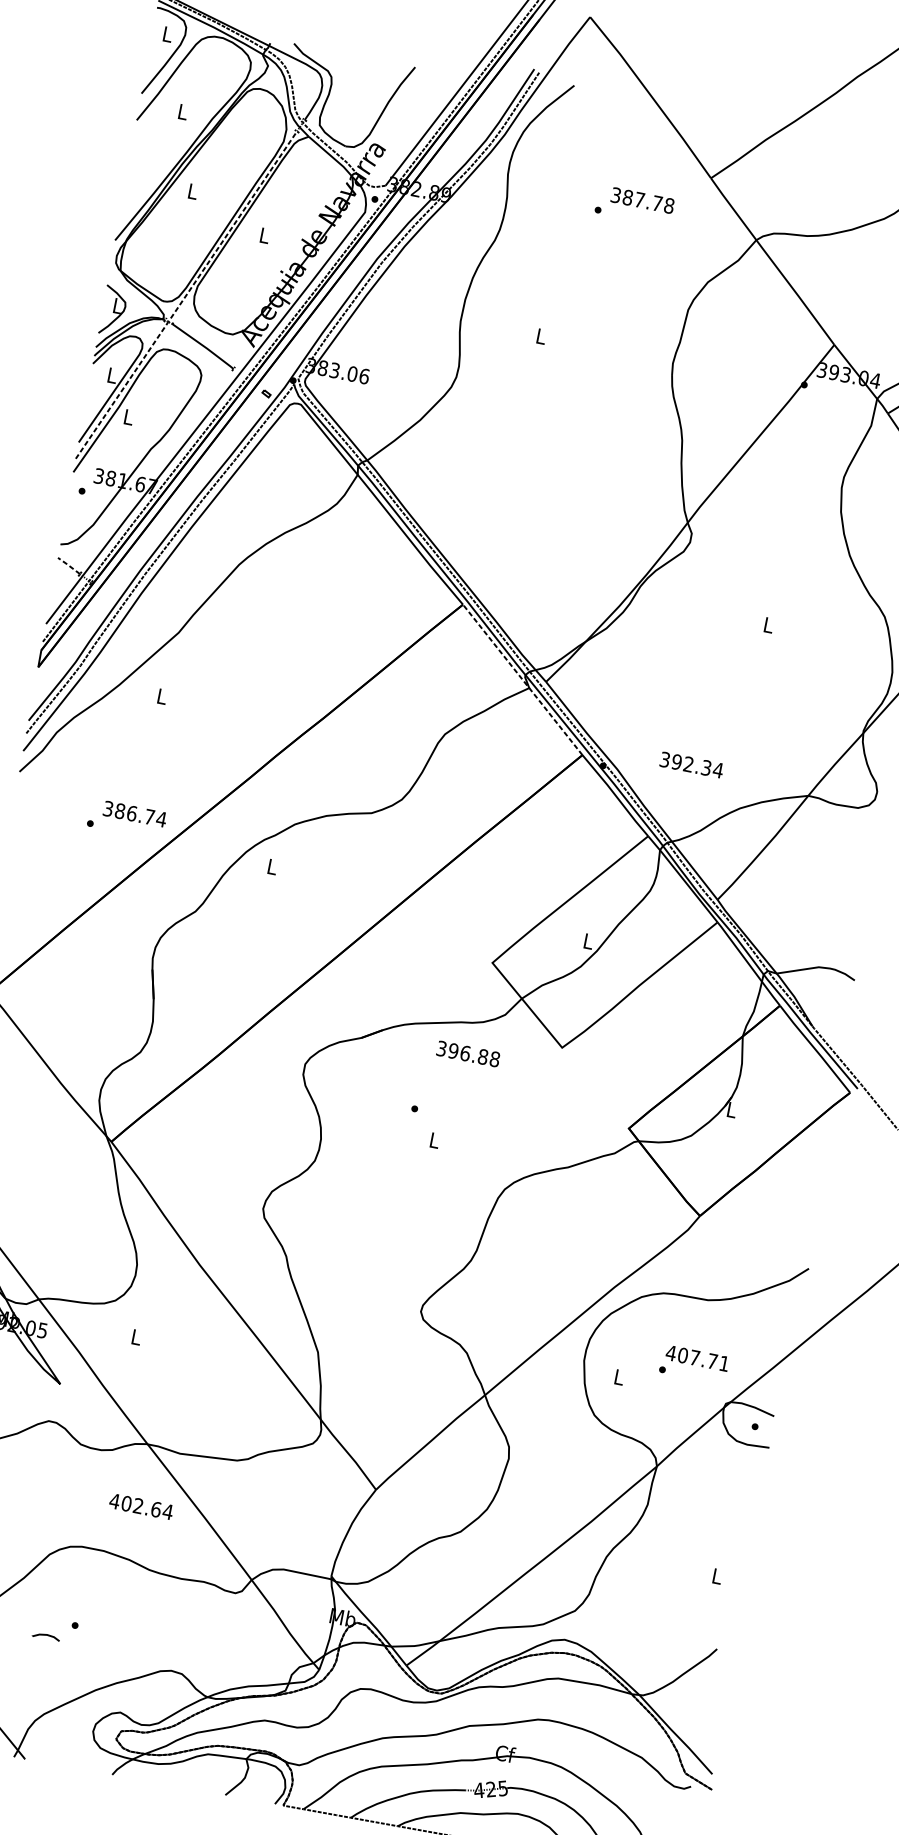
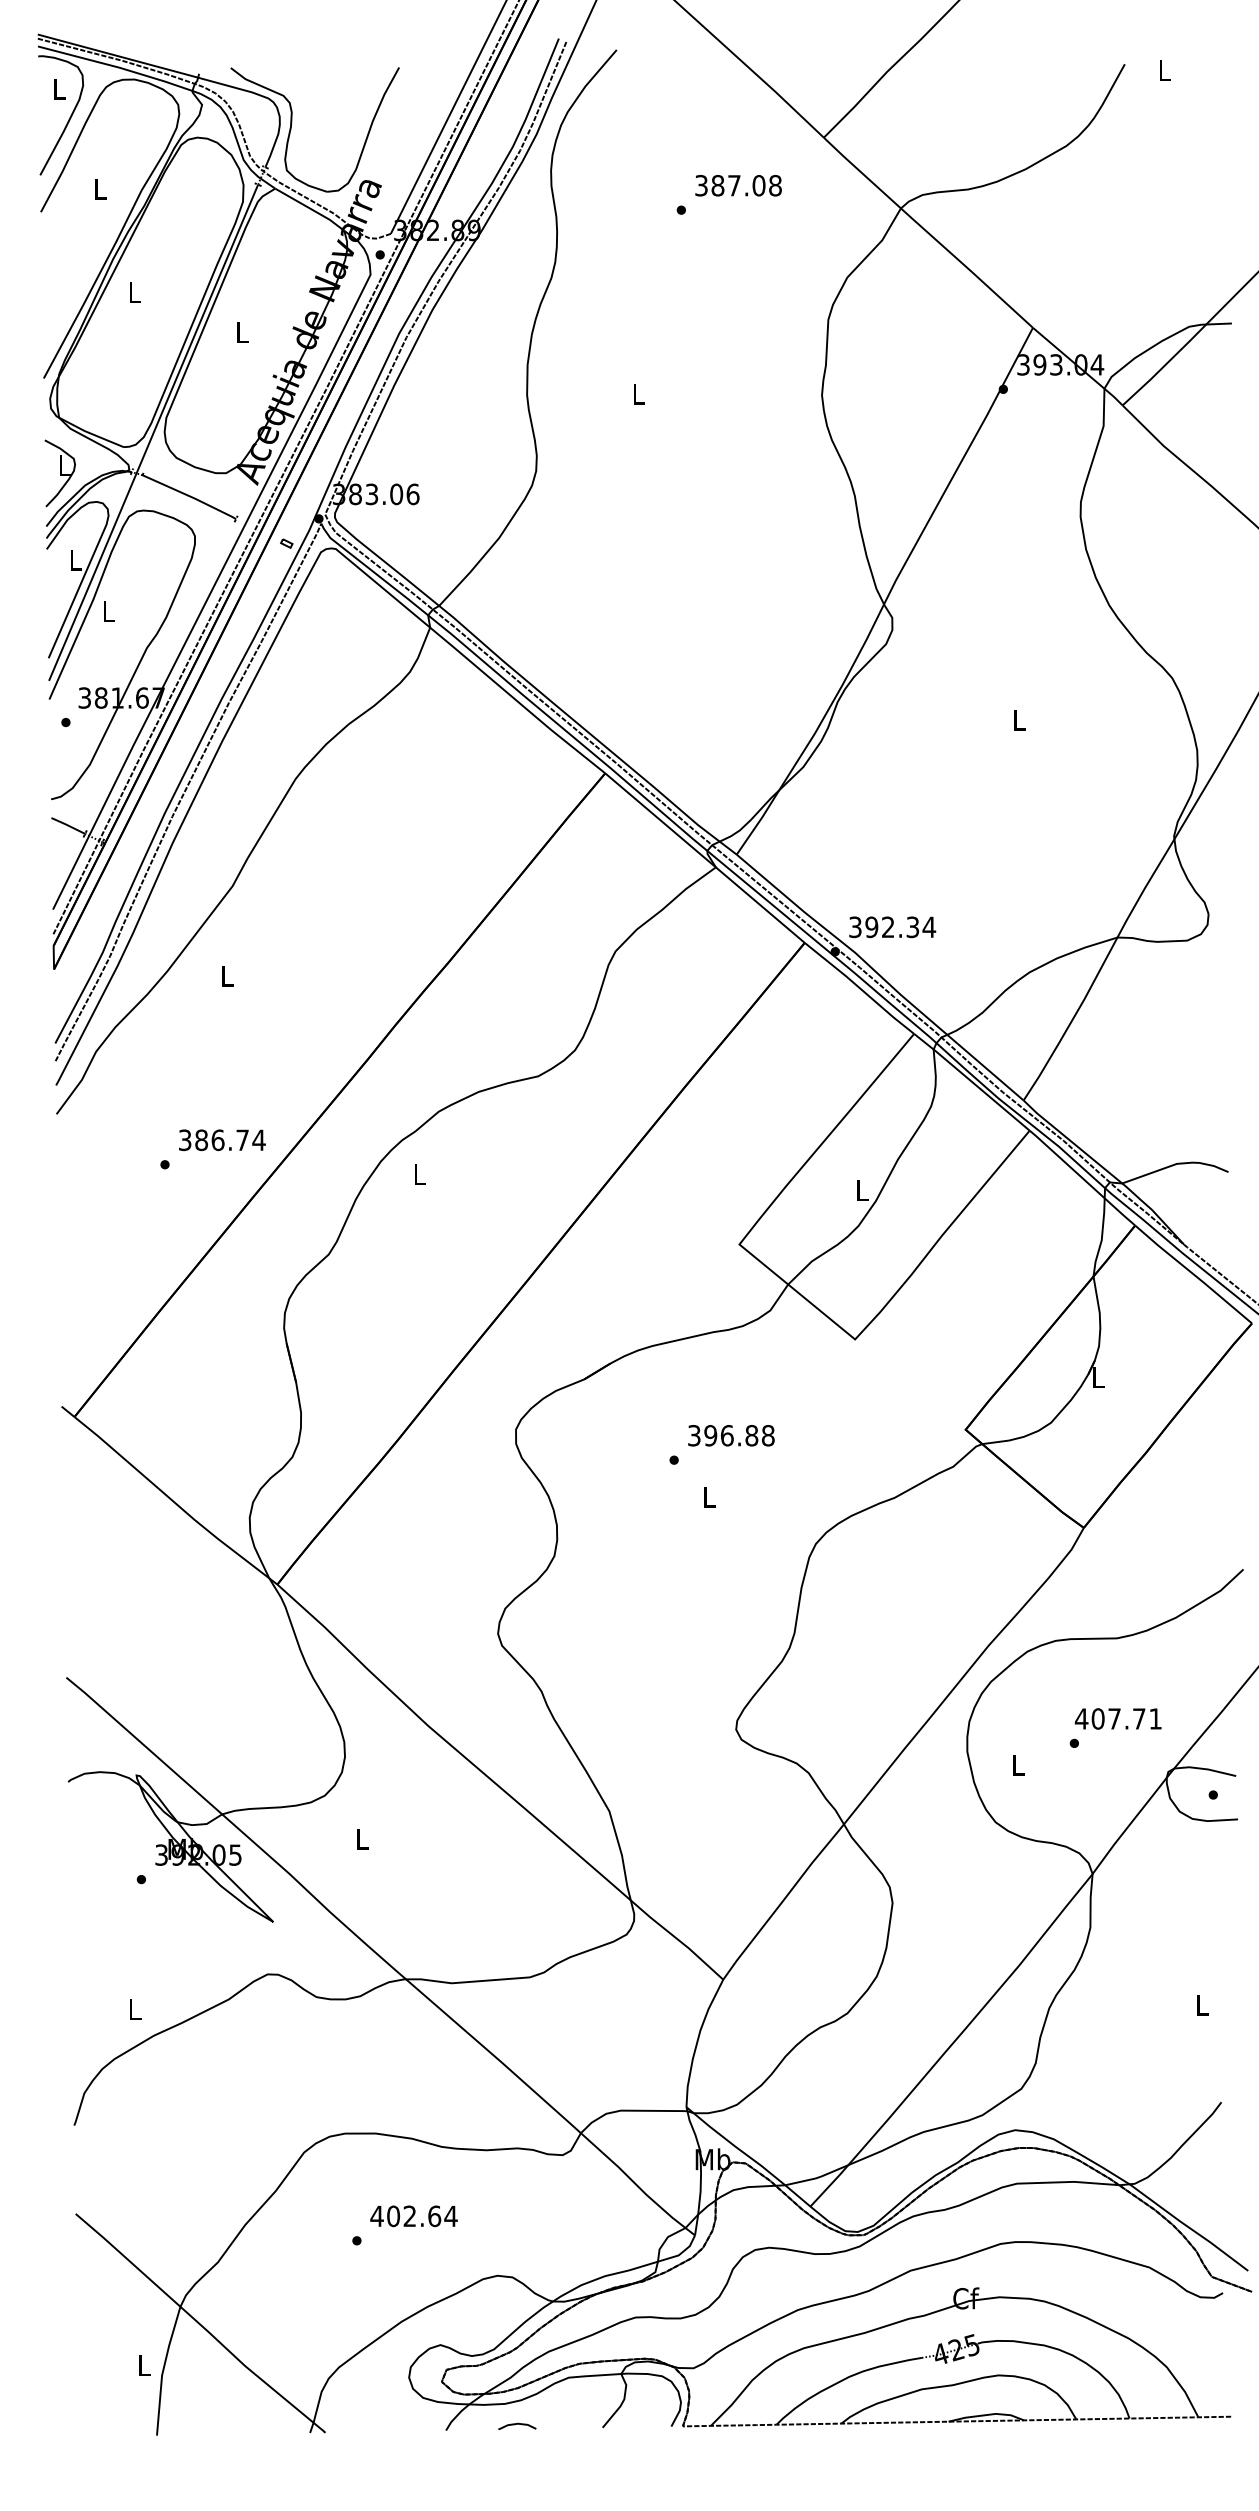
text: (657, 203) -> (758, 185), 387.78 -> 387.08
line: (186, 295) -> (153, 433), dashed -> solid
line: (68, 565) -> (67, 825), dashed -> solid
line: (523, 680) -> (705, 858), dashed -> solid
text: (691, 765) -> (892, 927), moved
text: (468, 1053) -> (731, 1435), moved
text: (140, 1506) -> (413, 2216), moved
curve: (46, 1635) -> (517, 2424), moved

